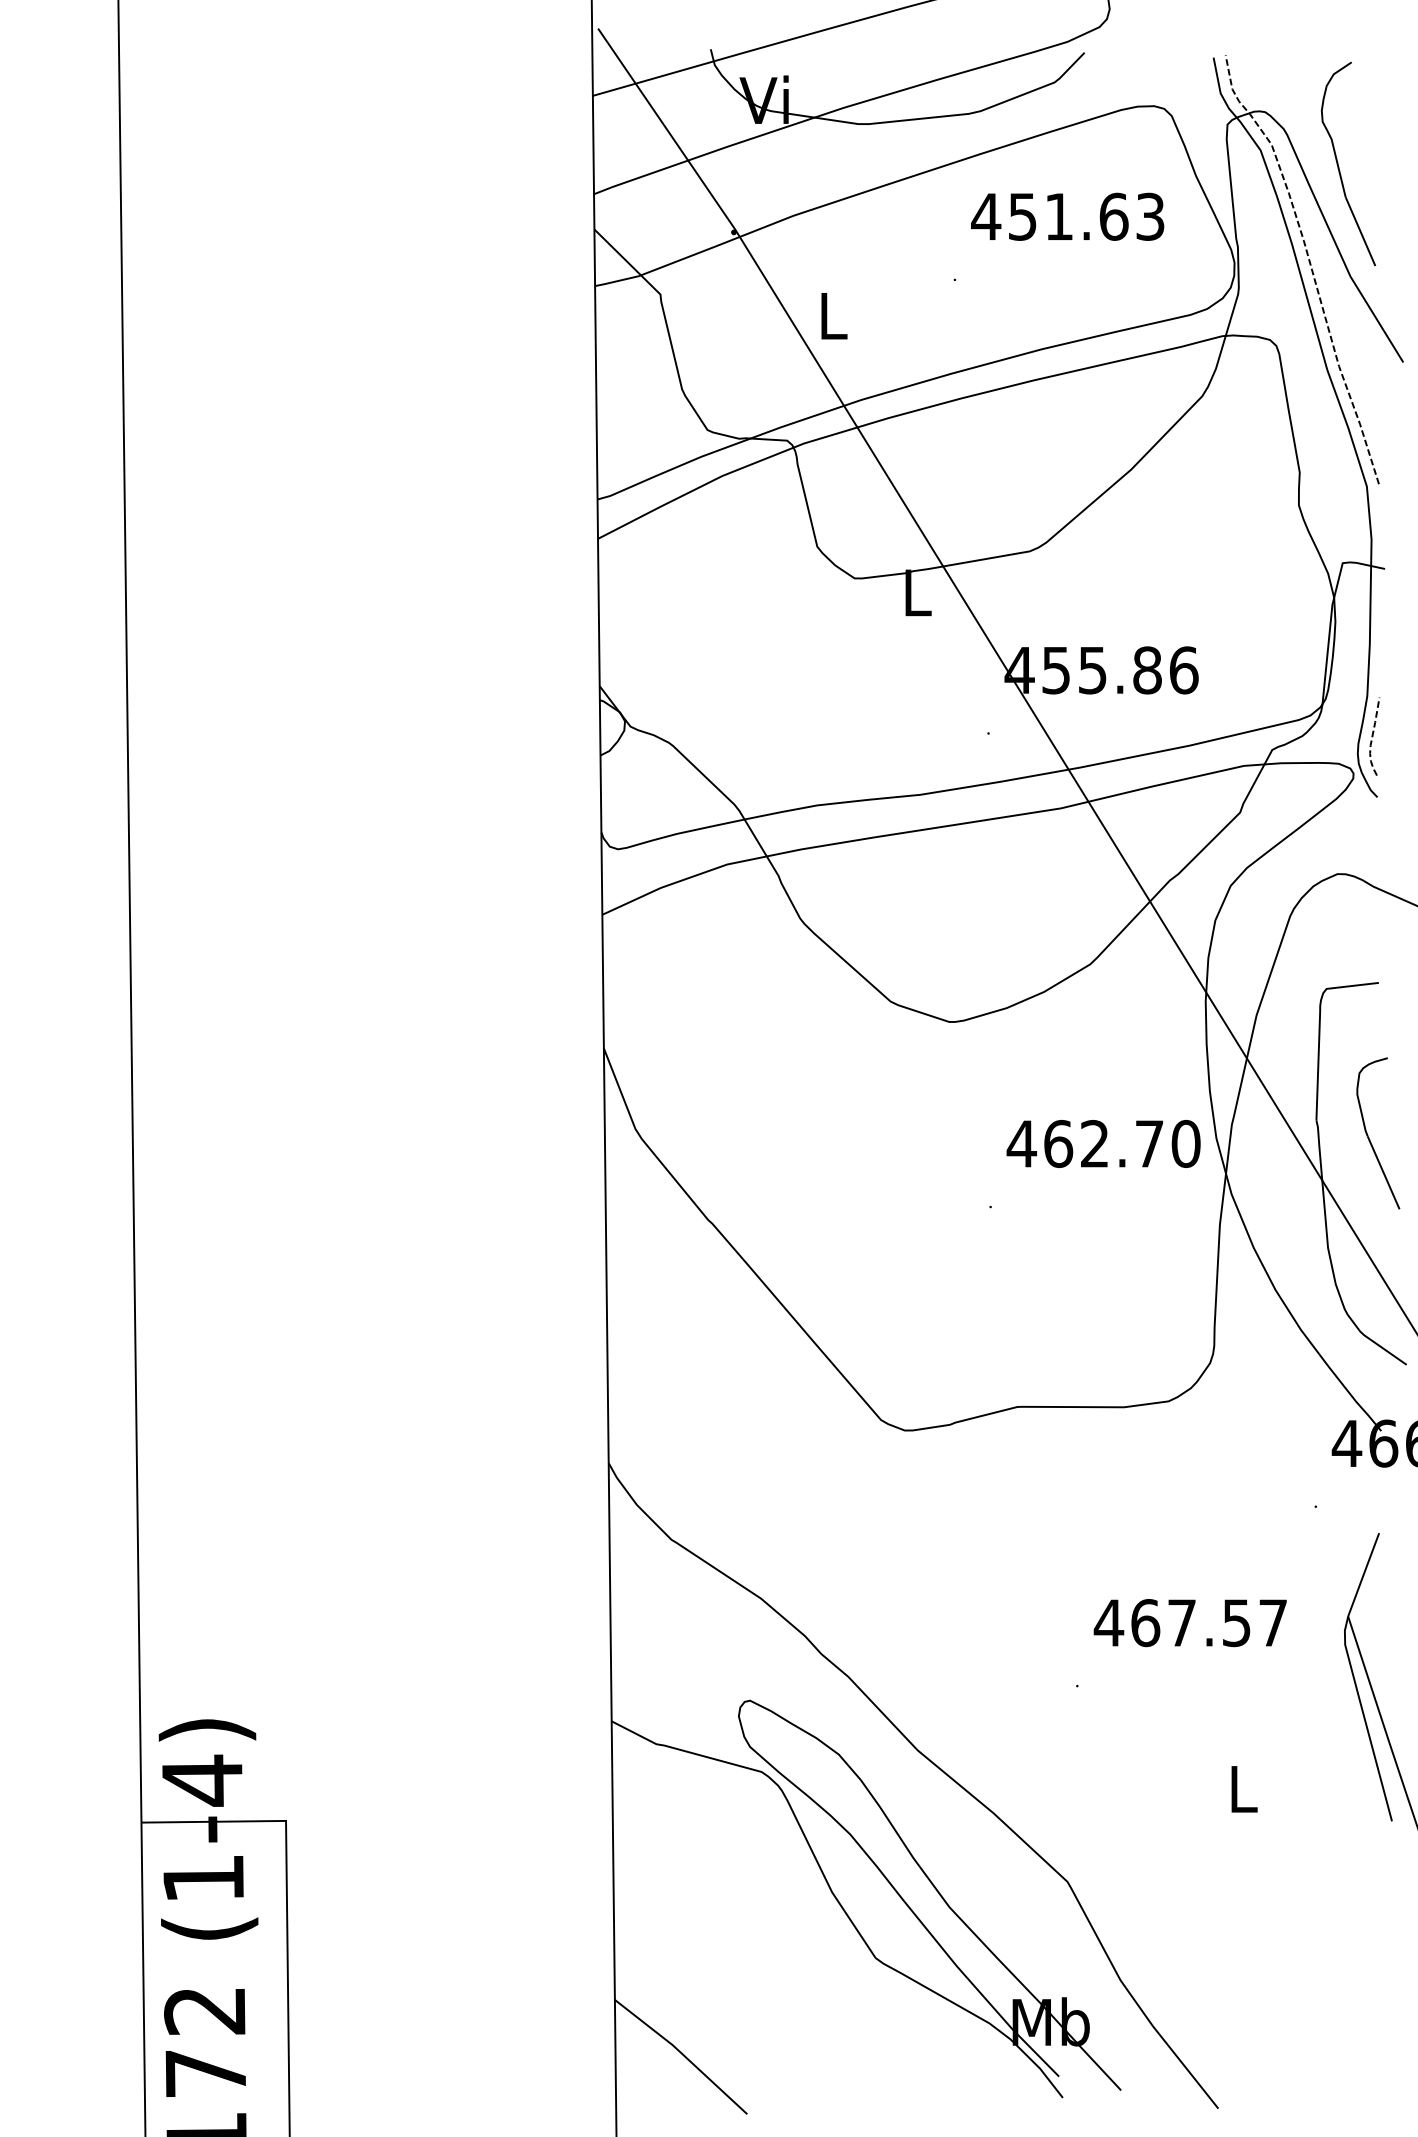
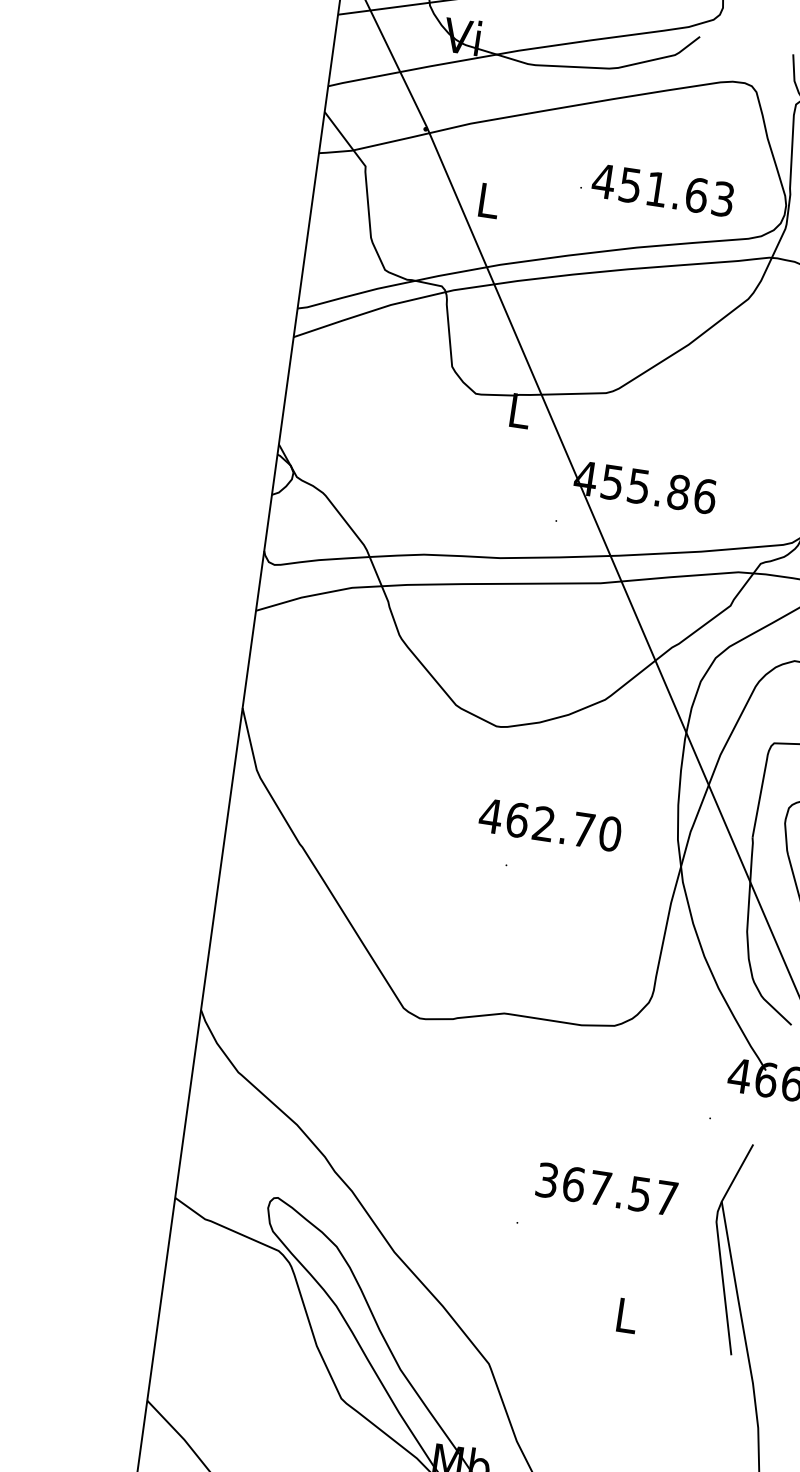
text: (1067, 216) -> (662, 190), moved
text: (1103, 1143) -> (550, 824), moved
text: (1108, 1623) -> (546, 1180), 467.57 -> 367.57

